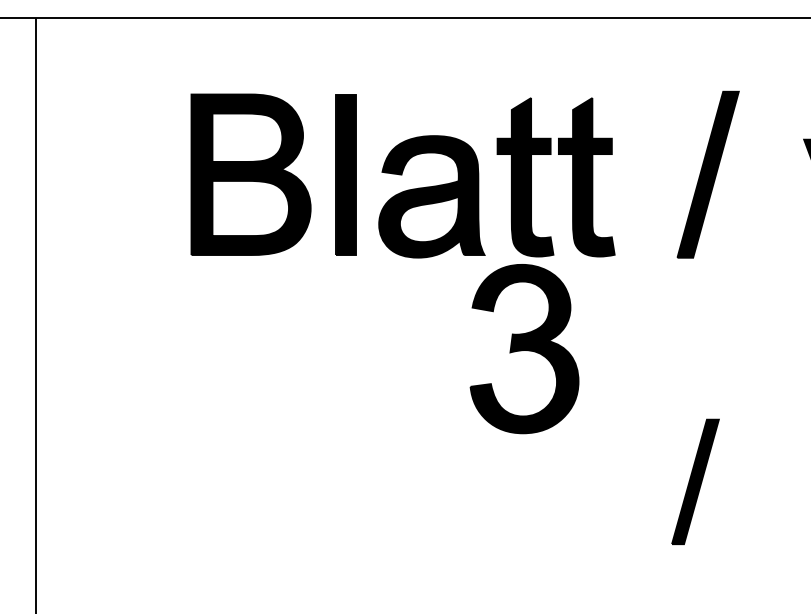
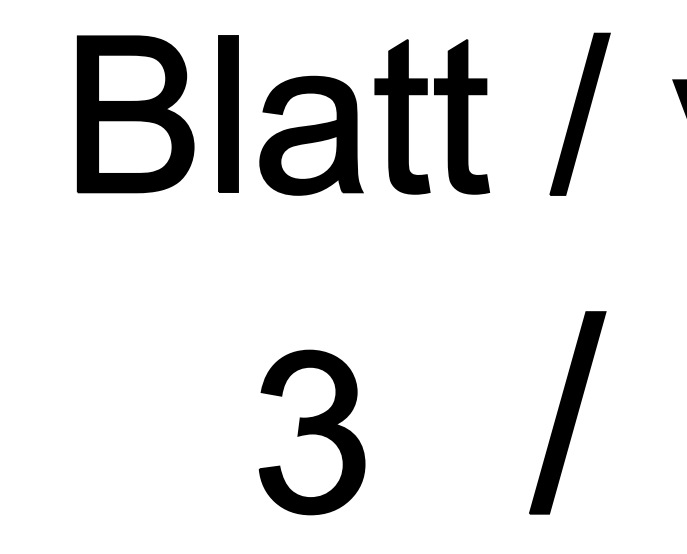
part: (524, 349) -> (312, 432), moved
part: (695, 481) -> (567, 412), size x1.67

